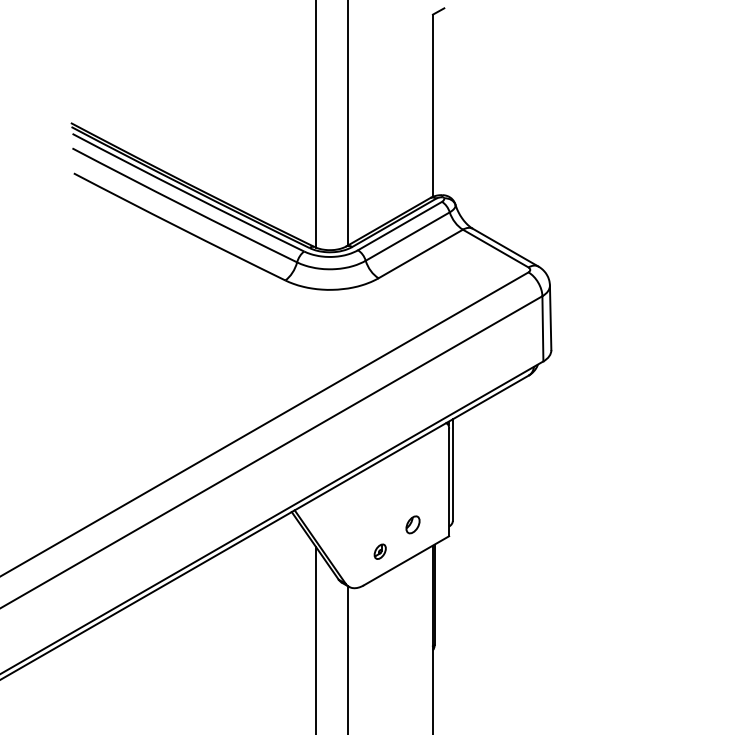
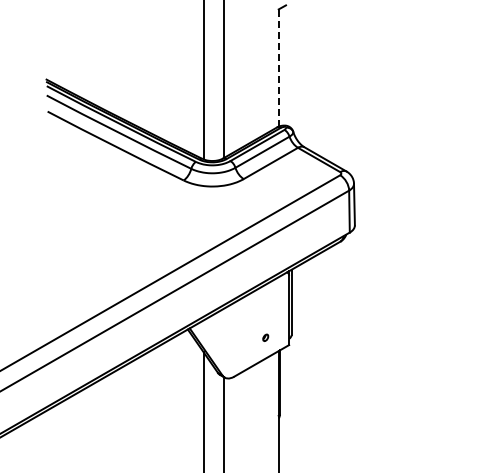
line: (432, 106) -> (278, 68), solid -> dashed
part: (412, 524) -> (265, 337), size x0.6
part: (379, 550) -> (244, 354), removed

